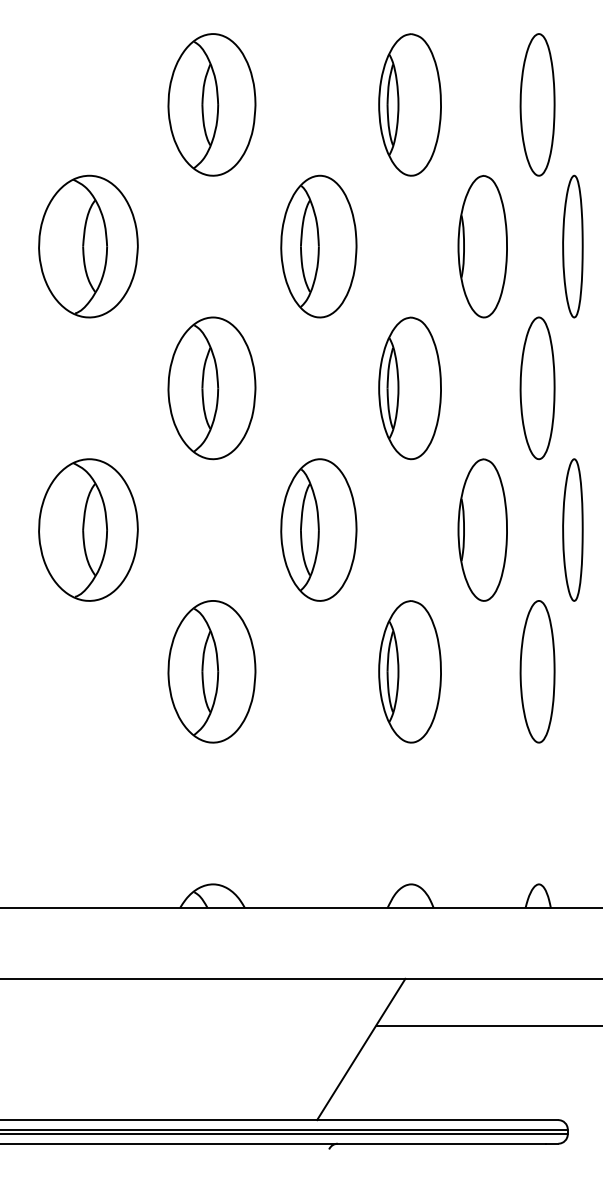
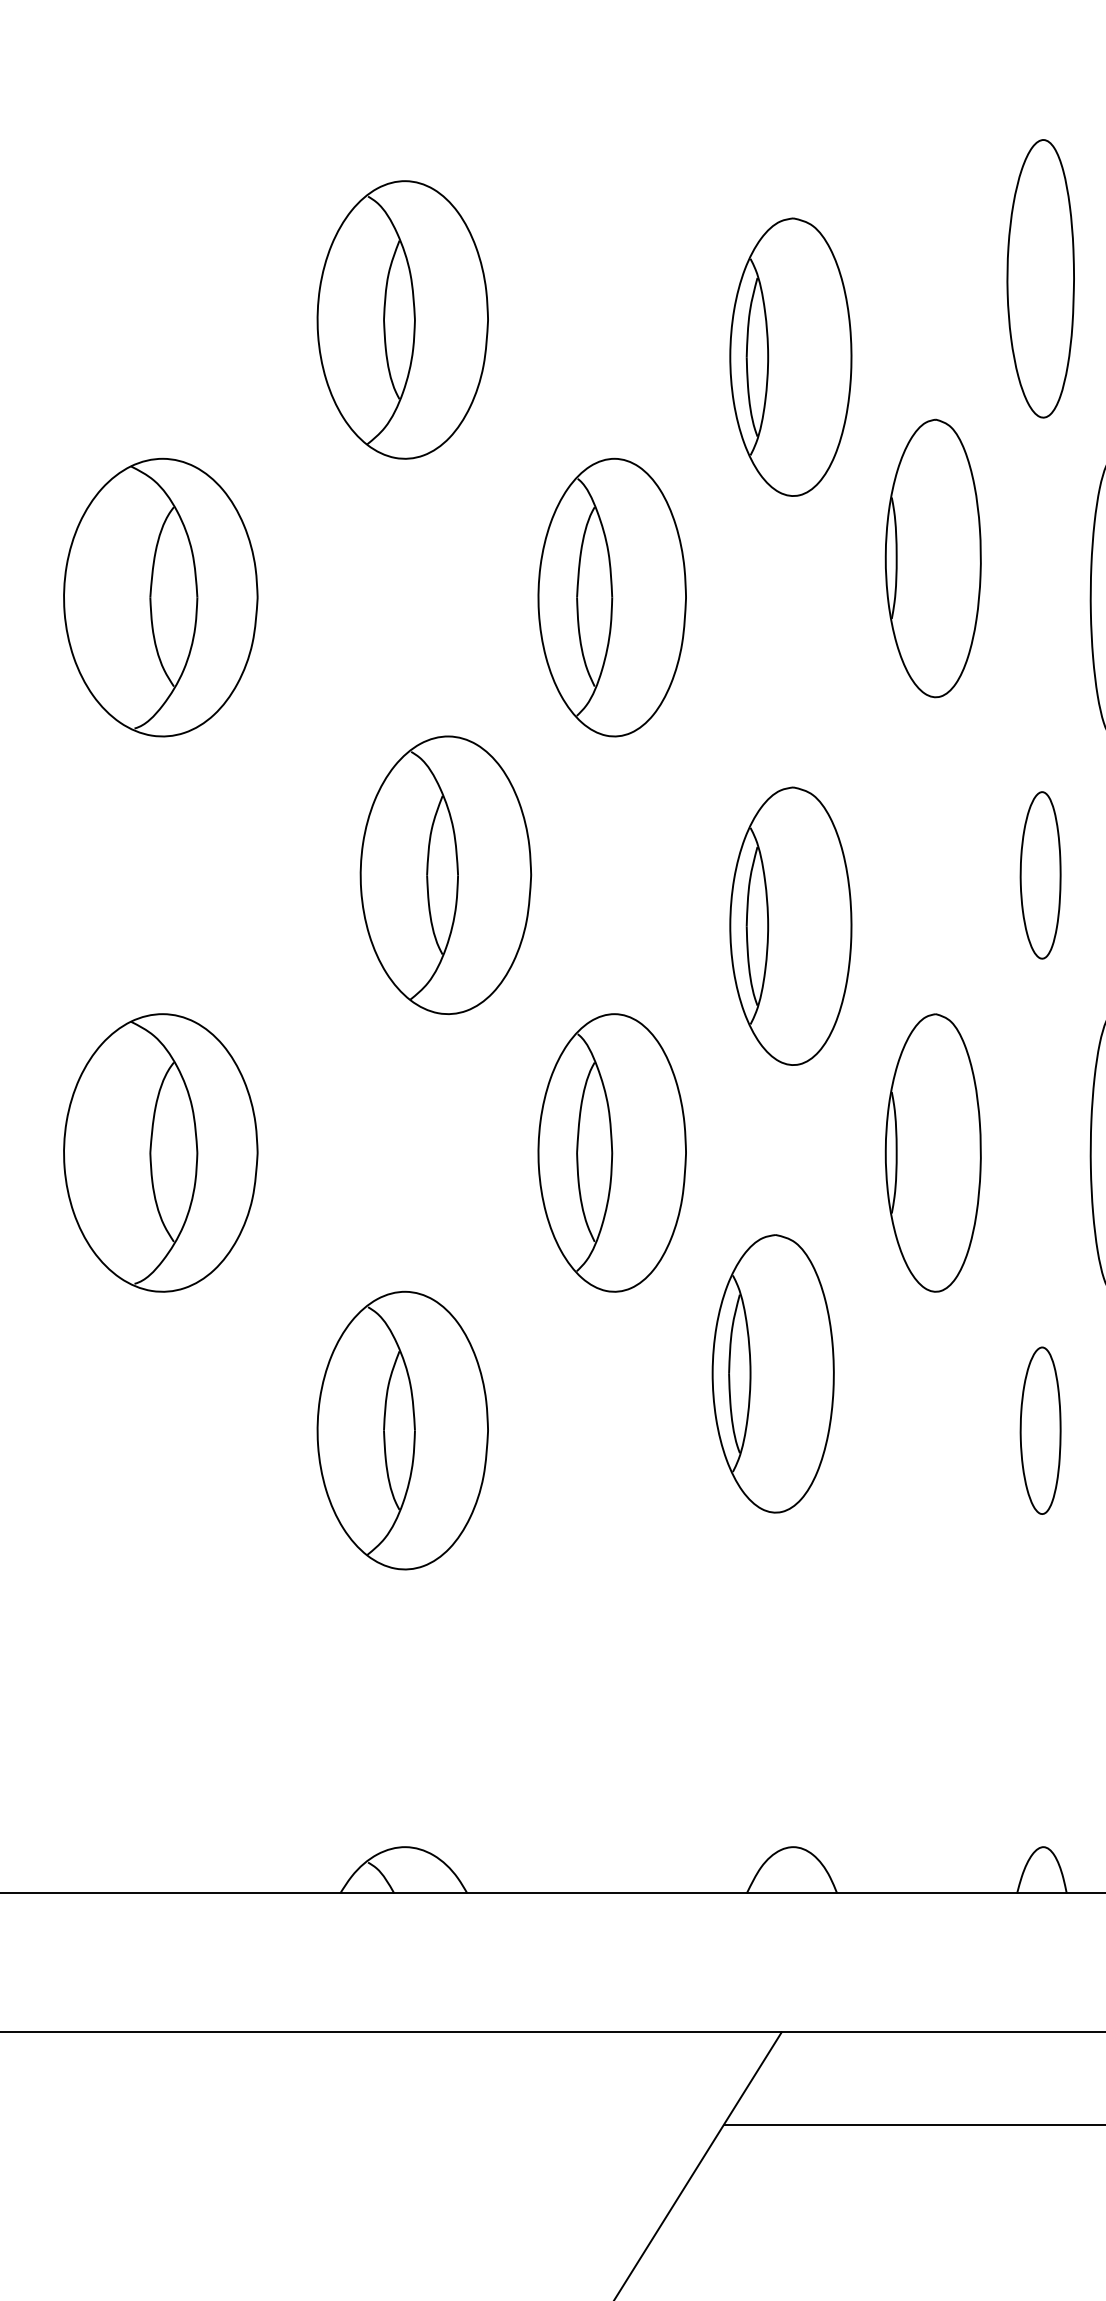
part: (409, 104) -> (789, 356), moved
part: (537, 104) -> (1040, 278), moved
part: (482, 246) -> (932, 558), moved
part: (211, 388) -> (444, 875), moved
part: (409, 388) -> (789, 926), moved
part: (537, 388) -> (1040, 875), size x0.6
part: (409, 671) -> (772, 1373), moved
part: (537, 671) -> (1040, 1430), size x0.6

